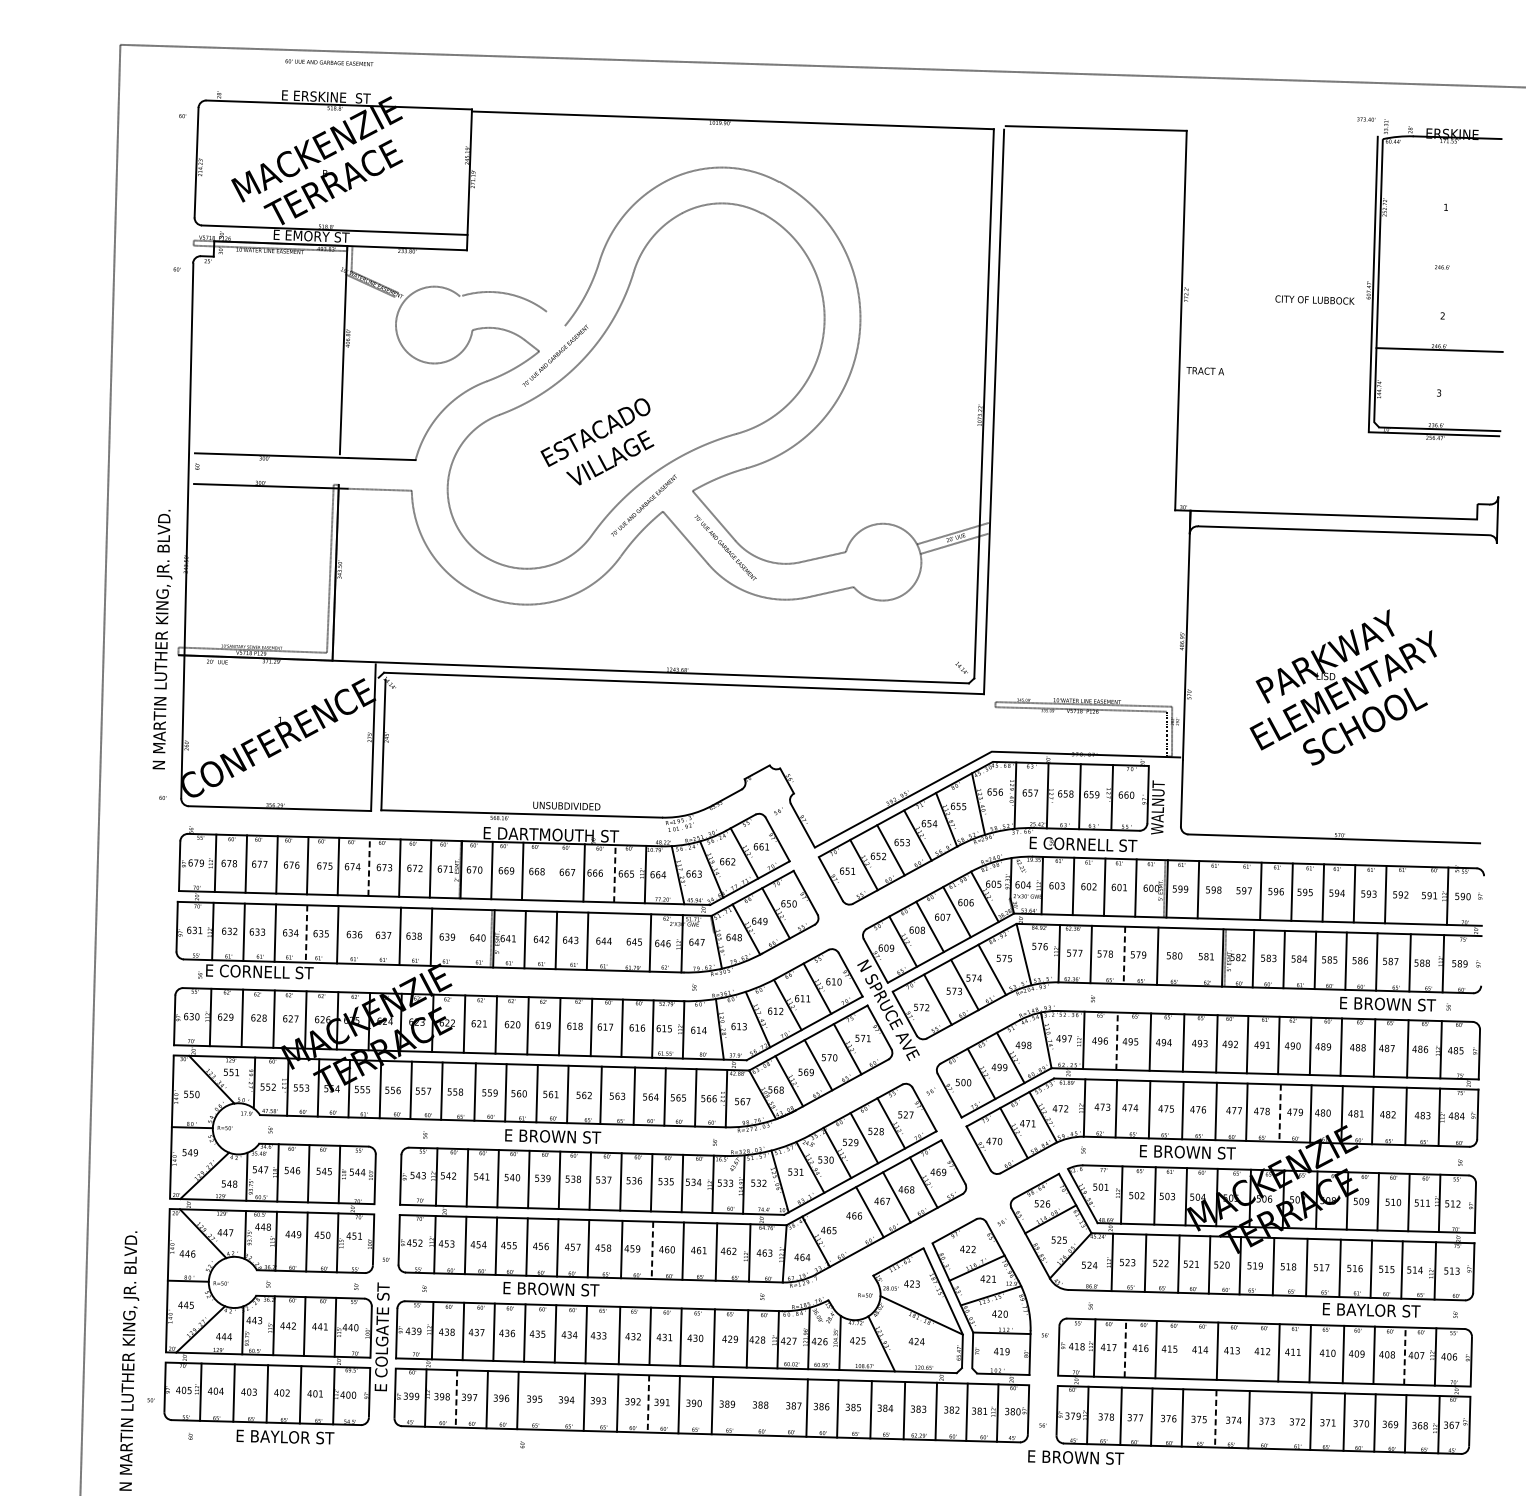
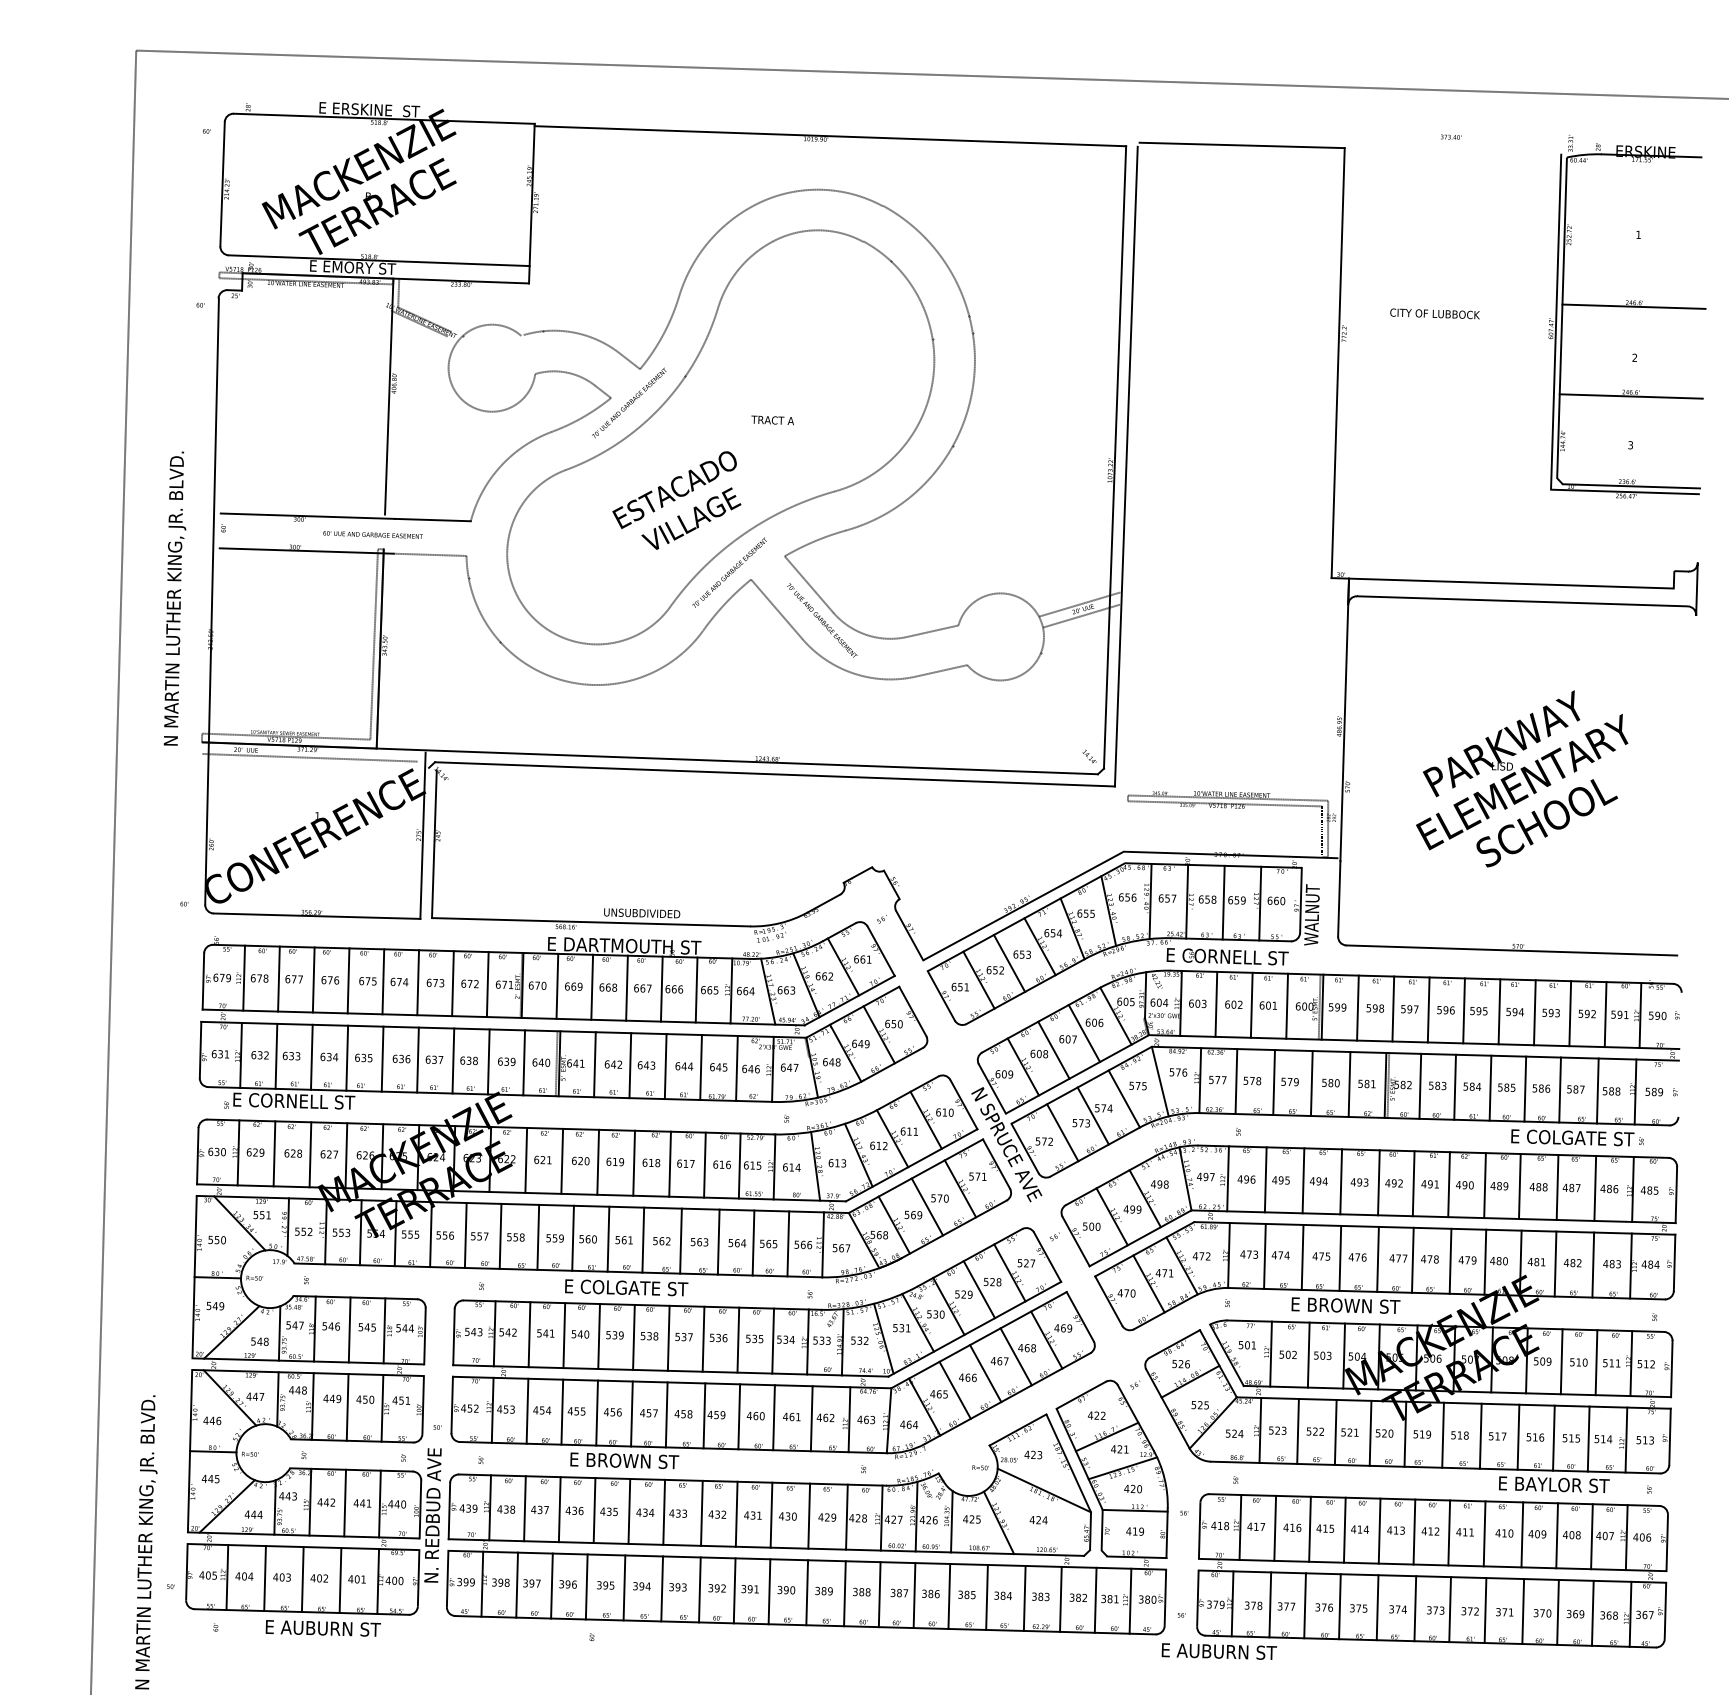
text: (328, 62) -> (372, 534), moved
text: (1366, 118) -> (1451, 136), moved
line: (1441, 270) -> (1633, 306), added
text: (1314, 299) -> (1434, 313), moved
line: (555, 319) -> (629, 361), added
text: (1205, 371) -> (772, 420), moved
text: (162, 639) -> (174, 598), moved
line: (273, 668) -> (309, 757), added
line: (369, 867) -> (418, 982), dashed -> solid
line: (552, 871) -> (626, 987), added
line: (614, 873) -> (696, 989), dashed -> solid
line: (1229, 890) -> (1393, 1008), added
line: (1416, 895) -> (1605, 1014), added
line: (306, 934) -> (347, 1058), dashed -> solid
line: (368, 935) -> (417, 1059), added
line: (462, 937) -> (524, 1062), added
line: (618, 942) -> (700, 1067), added
line: (1124, 956) -> (1274, 1083), dashed -> solid
line: (1190, 957) -> (1349, 1084), added
text: (1387, 1003) -> (1572, 1137), E BROWN ST -> E COLGATE ST
line: (1116, 1040) -> (1265, 1179), dashed -> solid
line: (1280, 1113) -> (1450, 1261), dashed -> solid
text: (552, 1136) -> (626, 1287), E BROWN ST -> E COLGATE ST
line: (842, 1226) -> (954, 1389), added
line: (652, 1250) -> (739, 1417), dashed -> solid
text: (381, 1337) -> (432, 1515), E COLGATE ST -> N. REDBUD AVE
line: (1125, 1348) -> (1275, 1527), dashed -> solid
line: (1186, 1349) -> (1344, 1529), added
line: (1248, 1351) -> (1414, 1531), added
line: (1404, 1355) -> (1591, 1536), dashed -> solid
line: (456, 1399) -> (517, 1585), dashed -> solid
line: (551, 1400) -> (624, 1587), added
line: (648, 1404) -> (734, 1591), dashed -> solid
line: (745, 1406) -> (844, 1593), added
line: (776, 1407) -> (879, 1594), added
line: (1215, 1419) -> (1377, 1608), dashed -> solid
line: (1279, 1420) -> (1449, 1609), added
text: (284, 1437) -> (322, 1628), E BAYLOR ST -> E AUBURN ST
text: (1075, 1457) -> (1218, 1651), E BROWN ST -> E AUBURN ST

